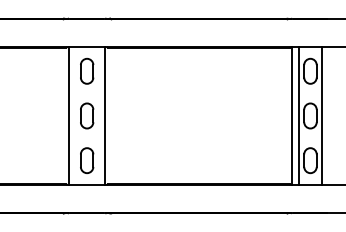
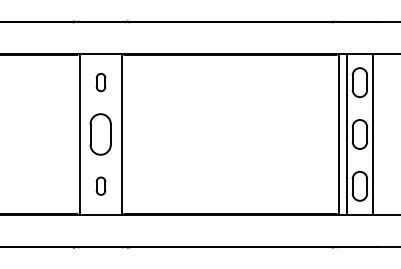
part: (87, 70) -> (101, 81), size x0.6
part: (87, 115) -> (101, 133), size x1.4
part: (87, 160) -> (101, 186), size x0.6

